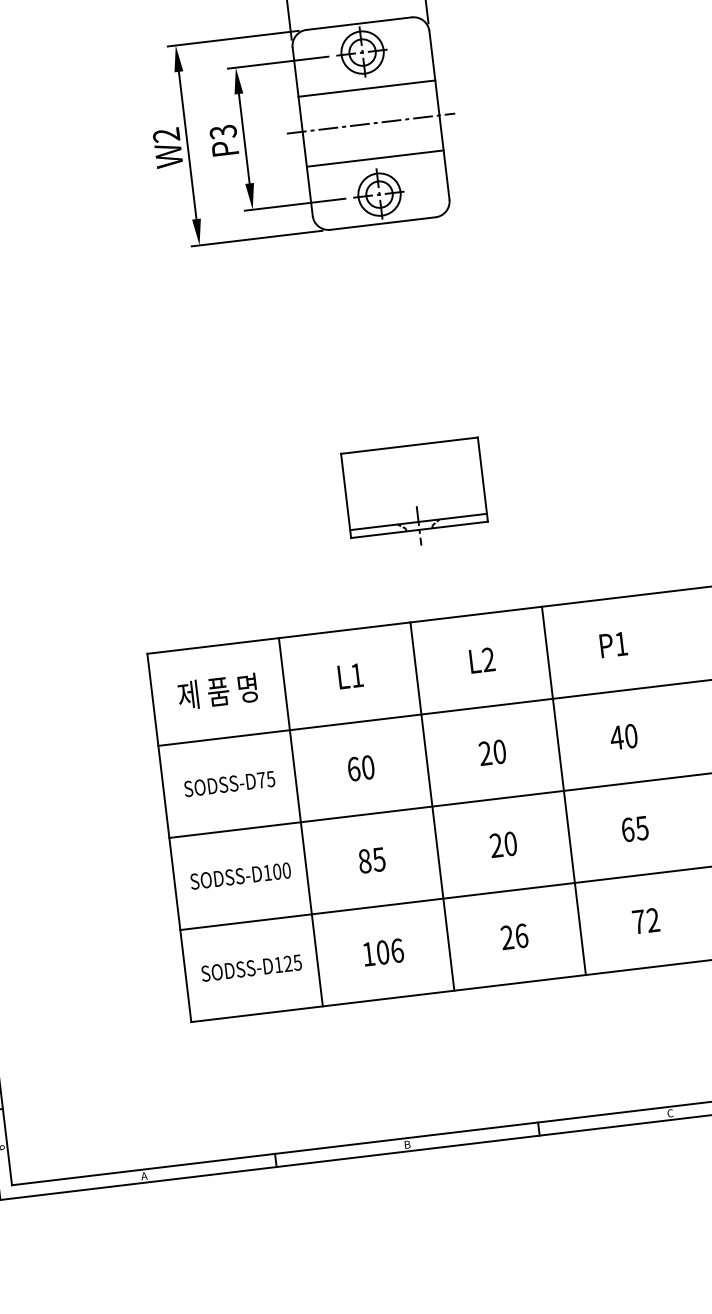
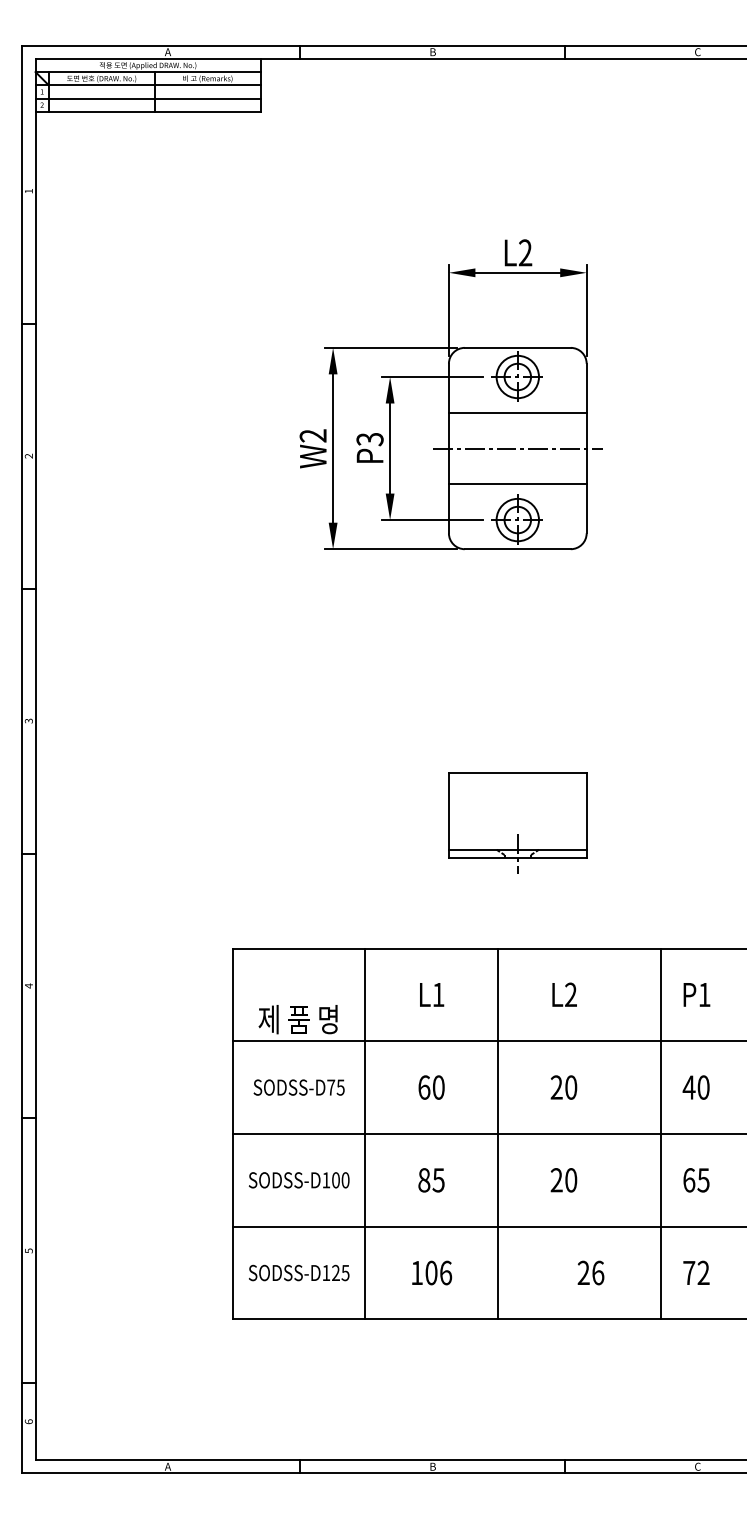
text: (216, 691) -> (297, 1019), moved
line: (564, 790) -> (661, 1133), moved
text: (514, 936) -> (590, 1272), moved

